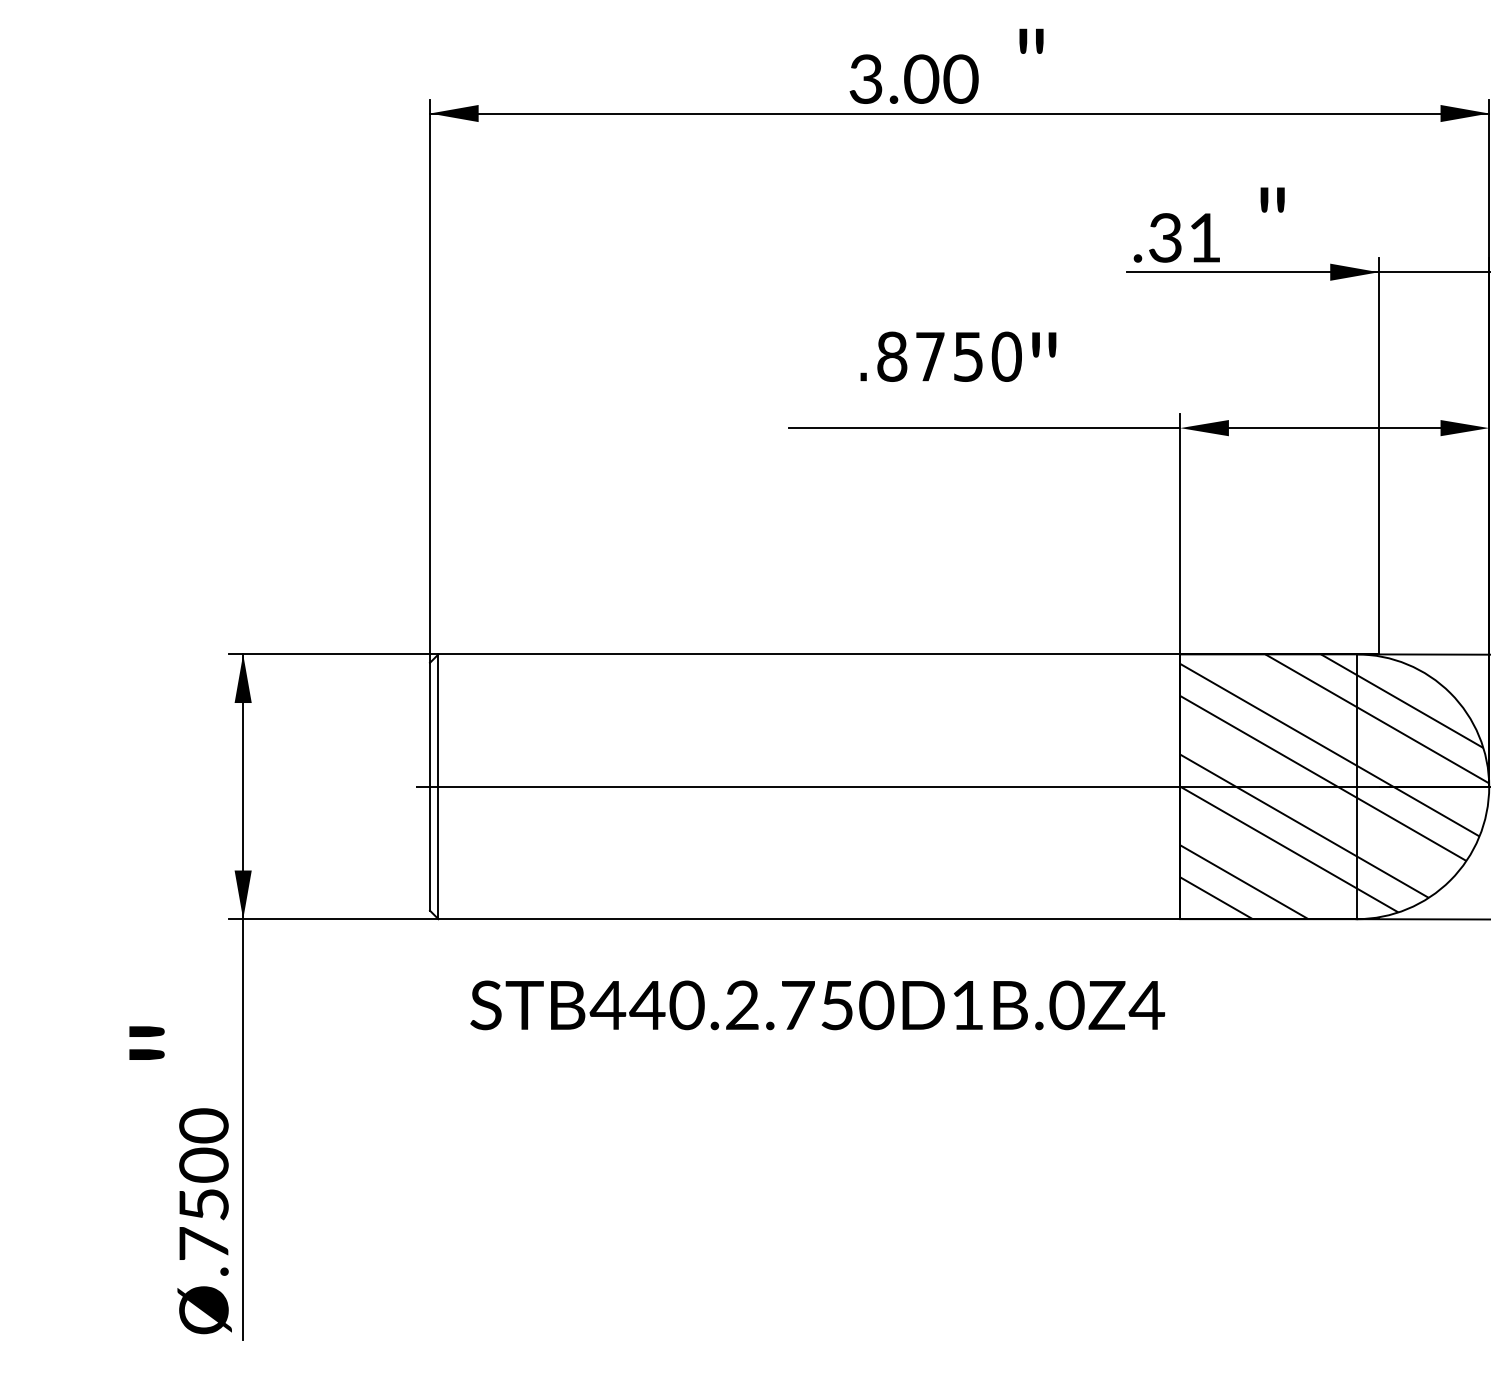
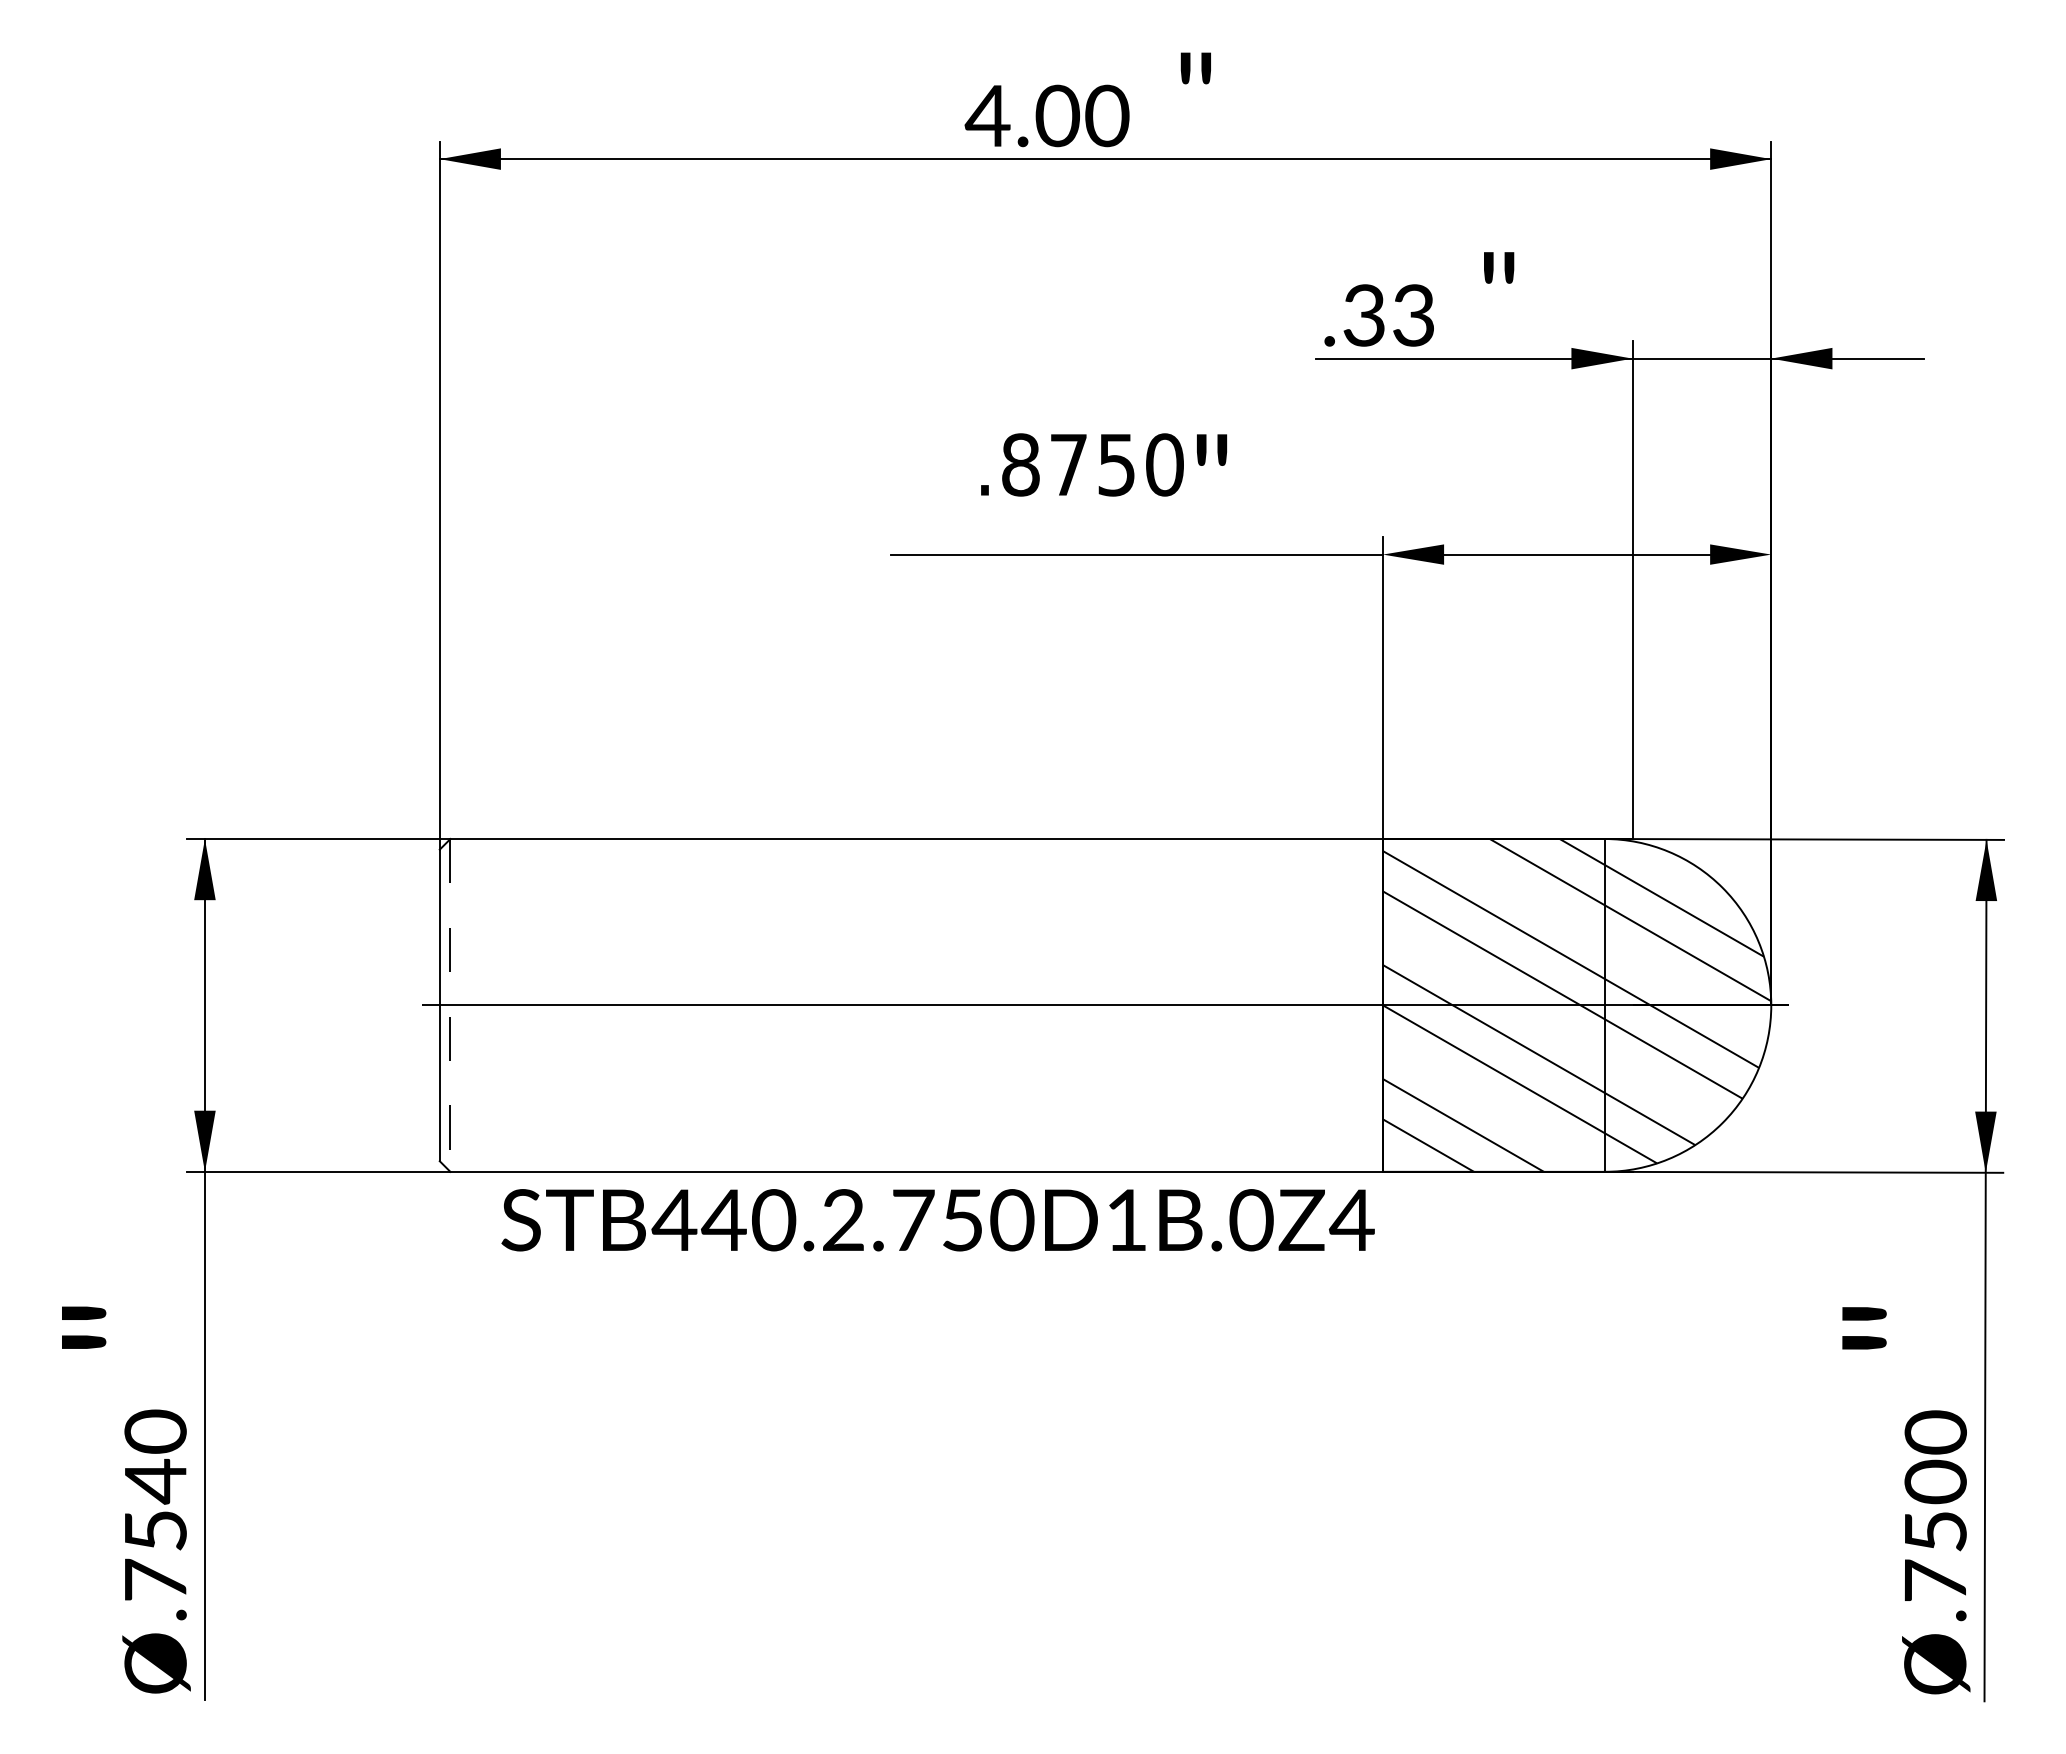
text: (865, 78) -> (987, 115), 3.00 -> 4.00
text: (1204, 237) -> (1413, 315), .31 -> .33
line: (438, 786) -> (450, 1005), solid -> dashed
text: (817, 1005) -> (937, 1220), moved
text: (203, 1165) -> (155, 1481), .7500 -> .7540

